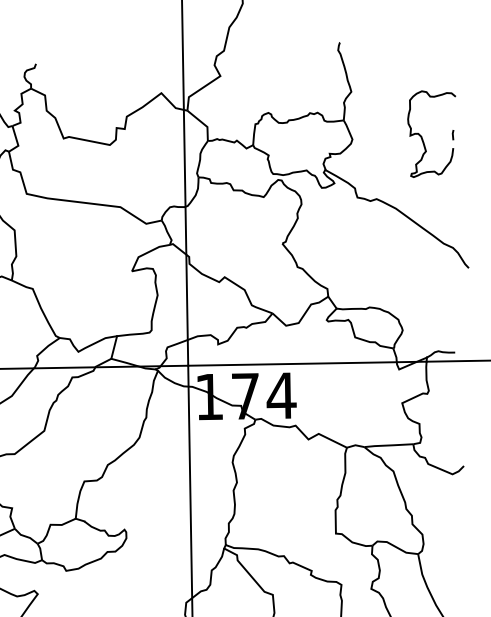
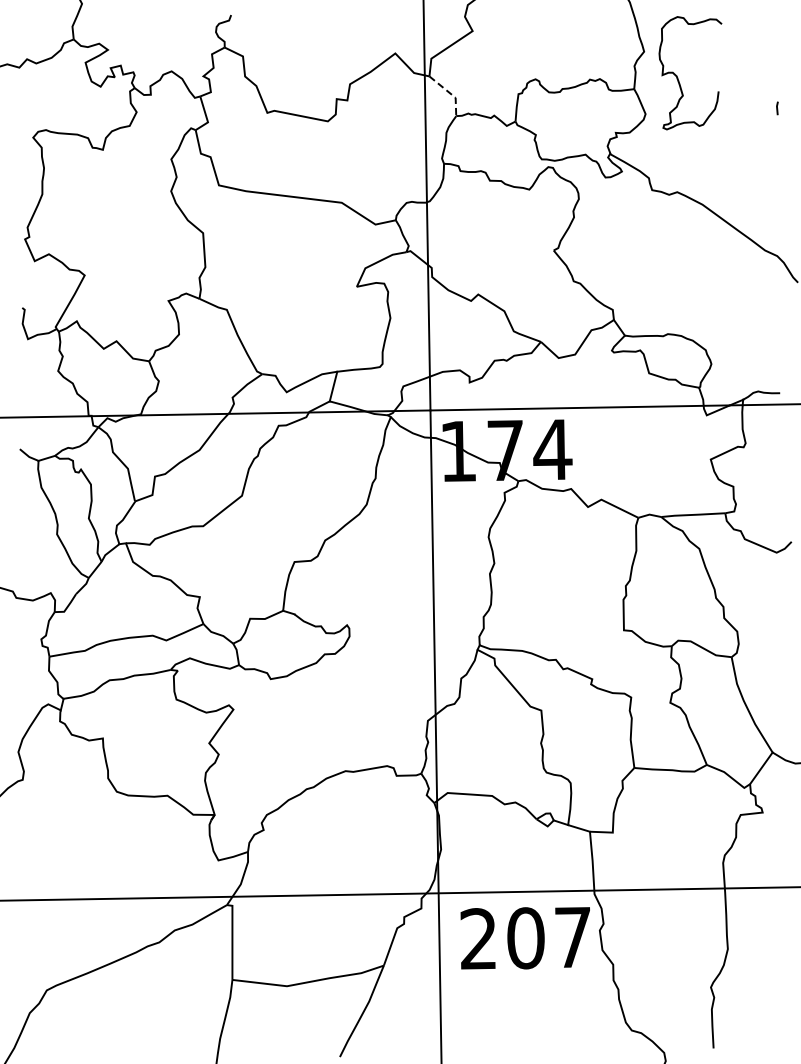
line: (203, 123) -> (450, 93), solid -> dashed
curve: (422, 137) -> (678, 77), moved

